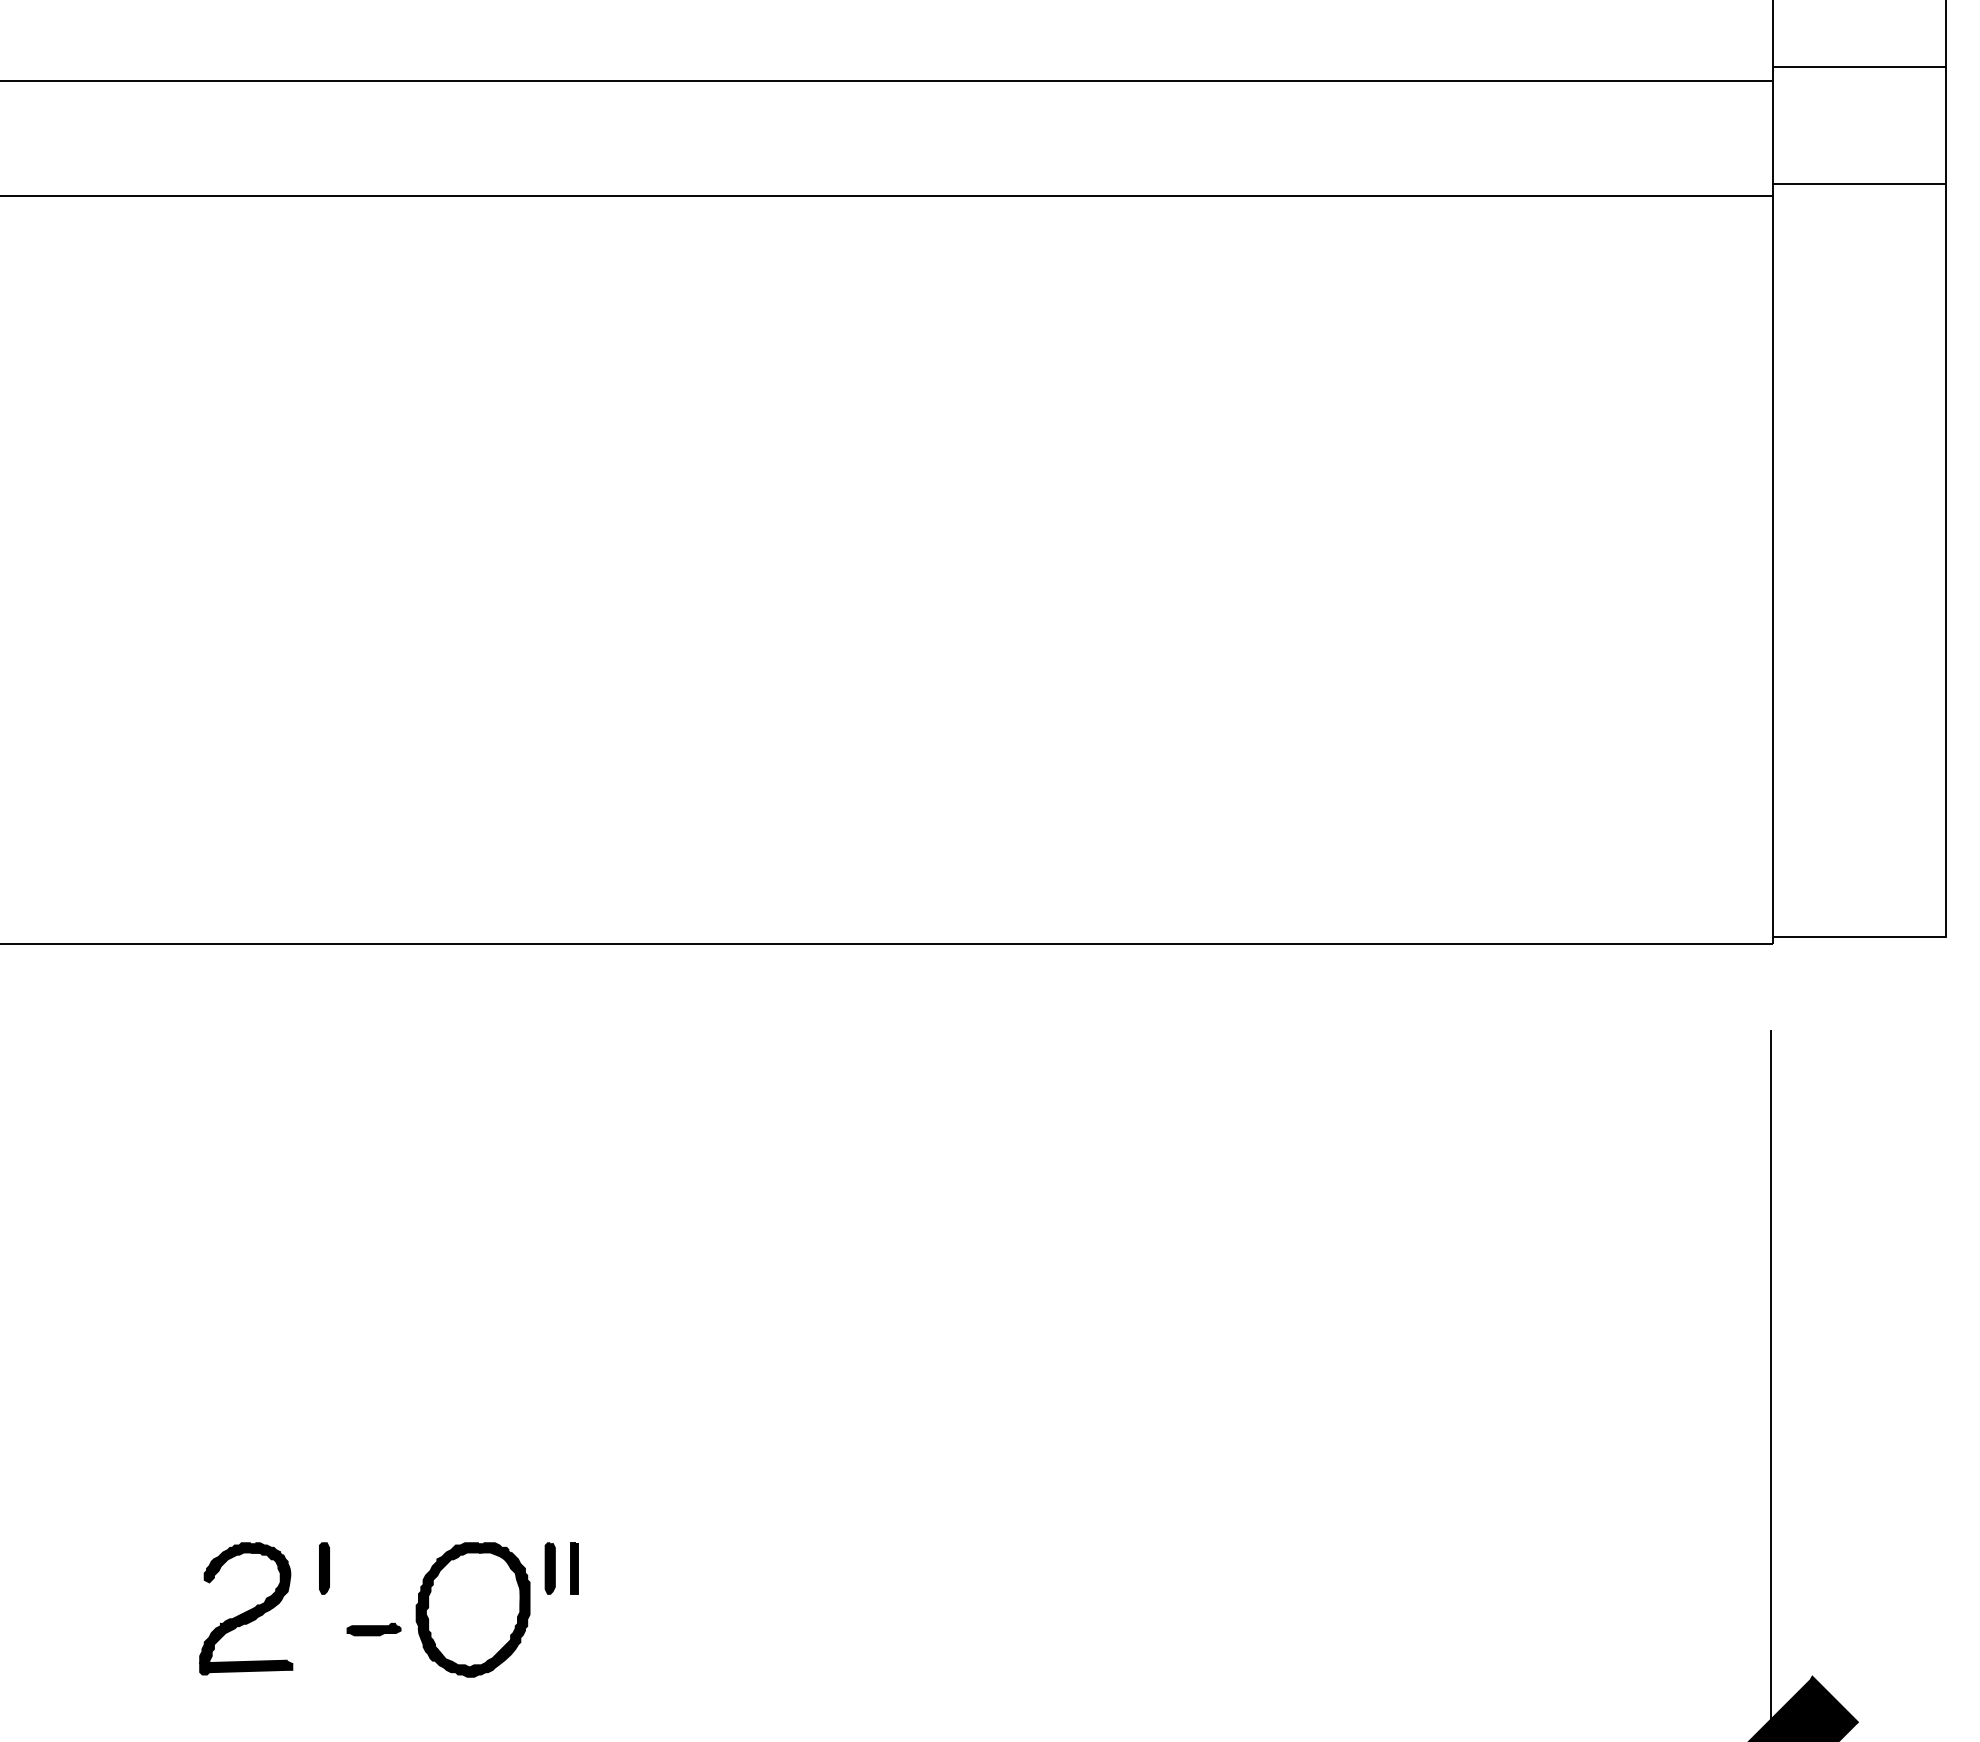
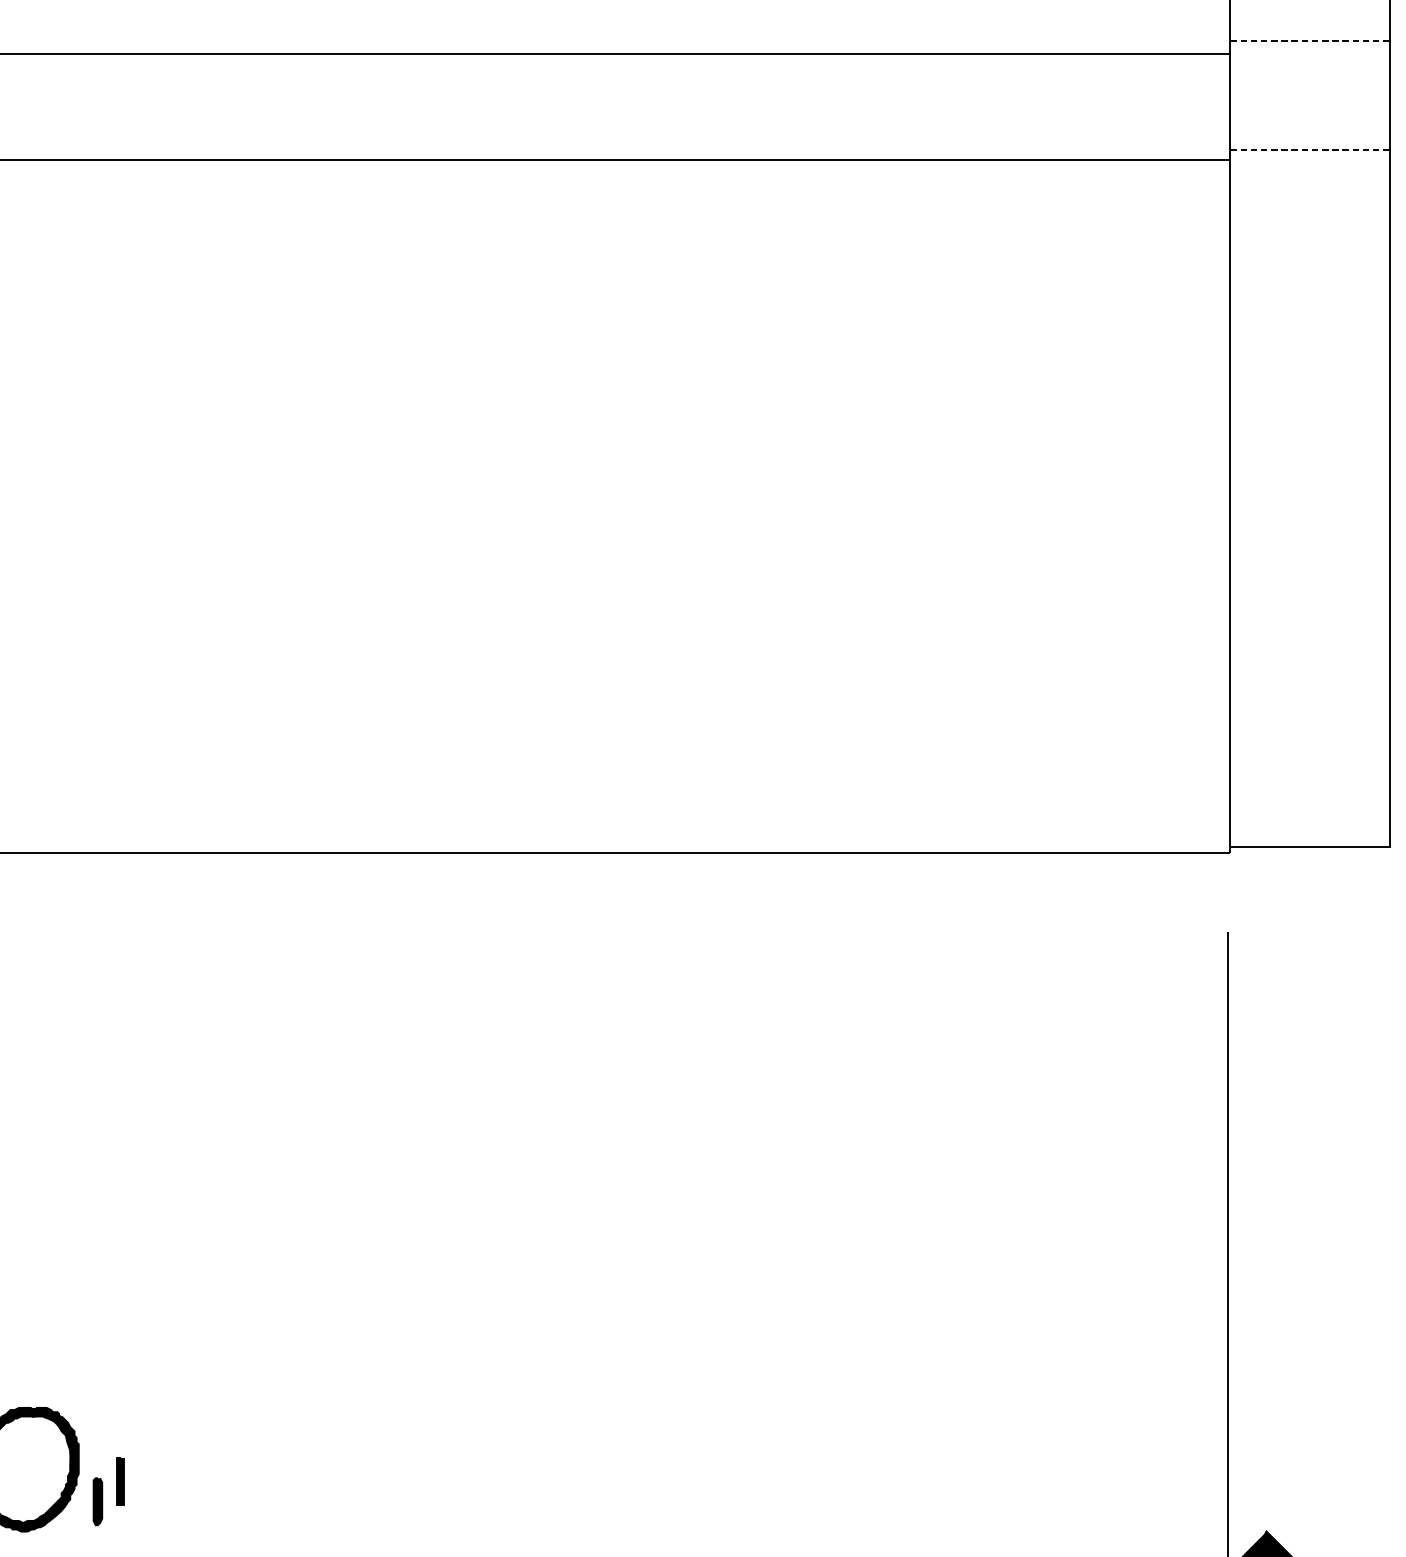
line: (1860, 66) -> (1311, 40), solid -> dashed
line: (1860, 184) -> (1311, 149), solid -> dashed
part: (549, 1568) -> (97, 1501), moved
part: (574, 1568) -> (120, 1481), moved

